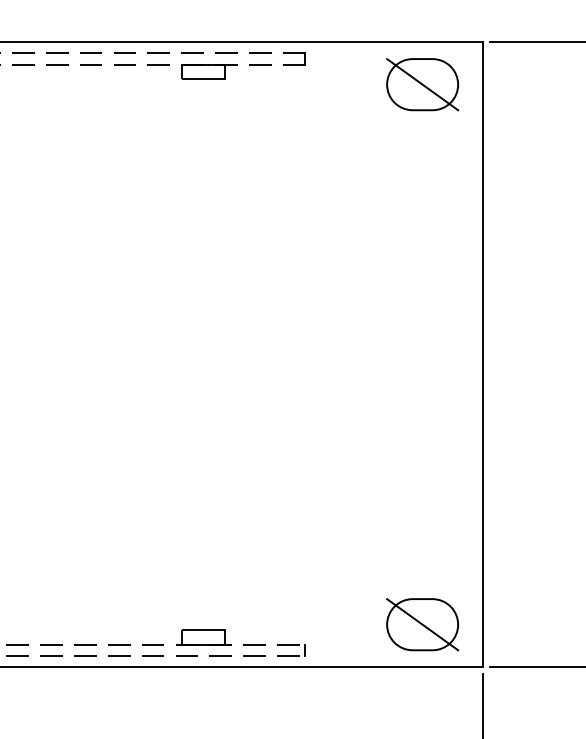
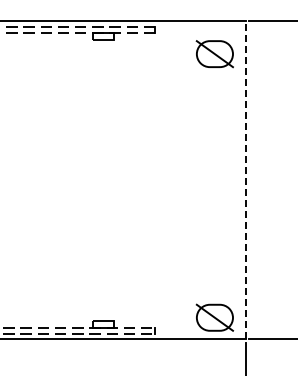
part: (421, 85) -> (214, 54), moved
line: (482, 352) -> (245, 179), solid -> dashed

